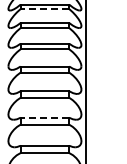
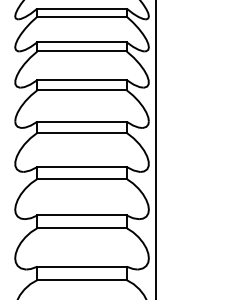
line: (44, 9) -> (81, 17), dashed -> solid
line: (44, 117) -> (81, 214), dashed -> solid

